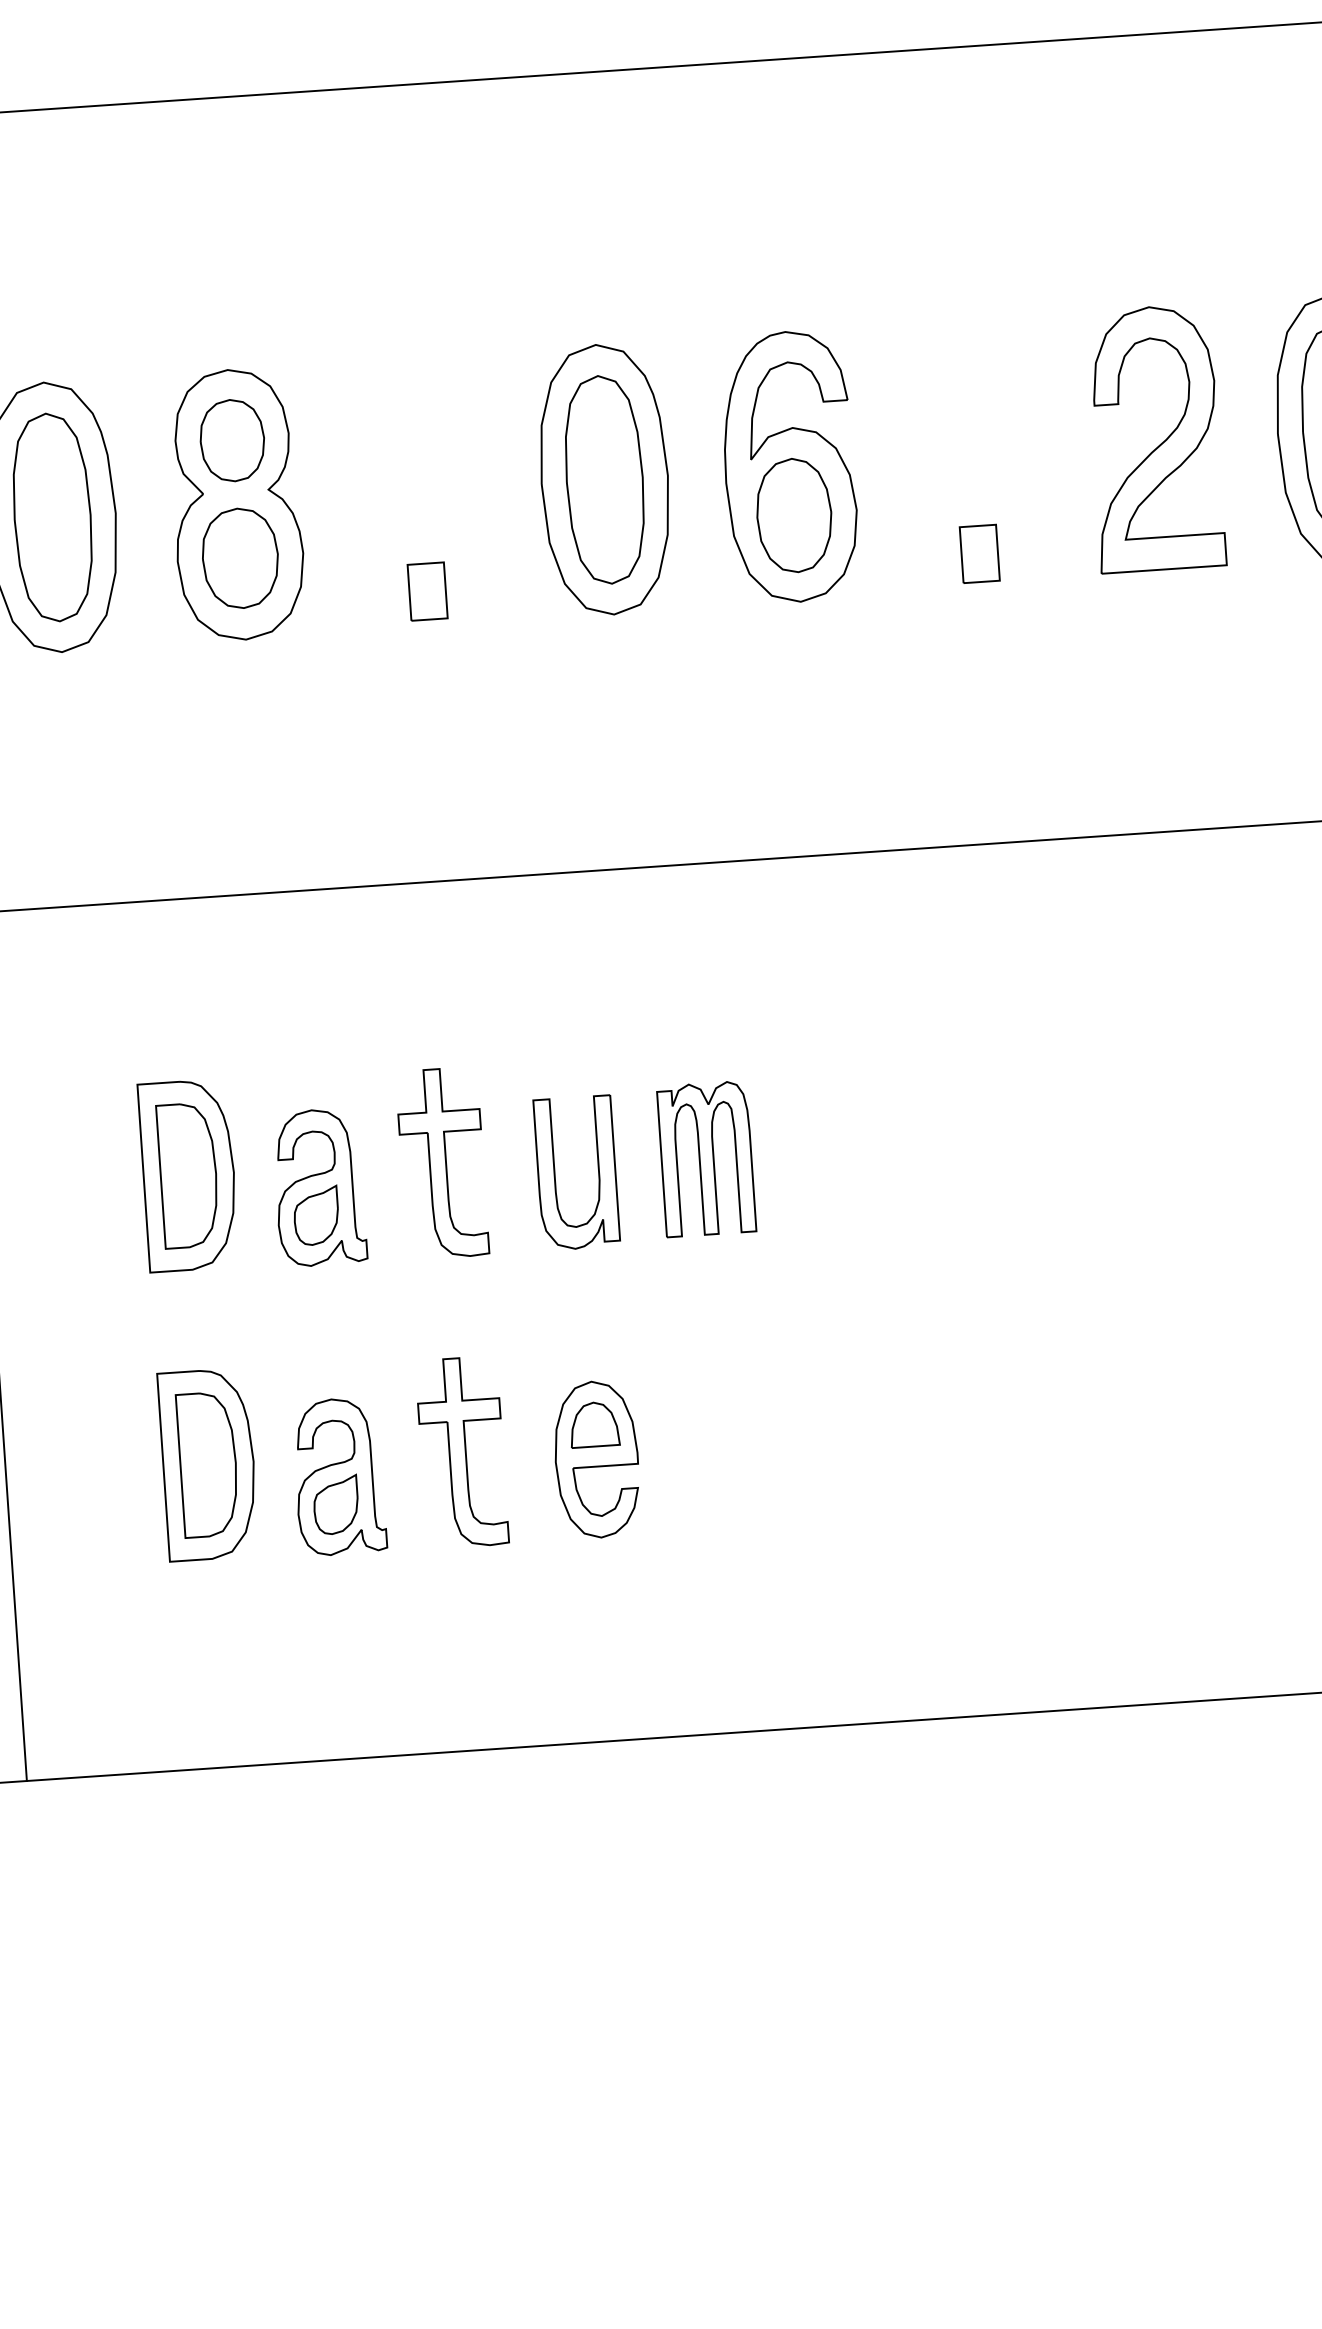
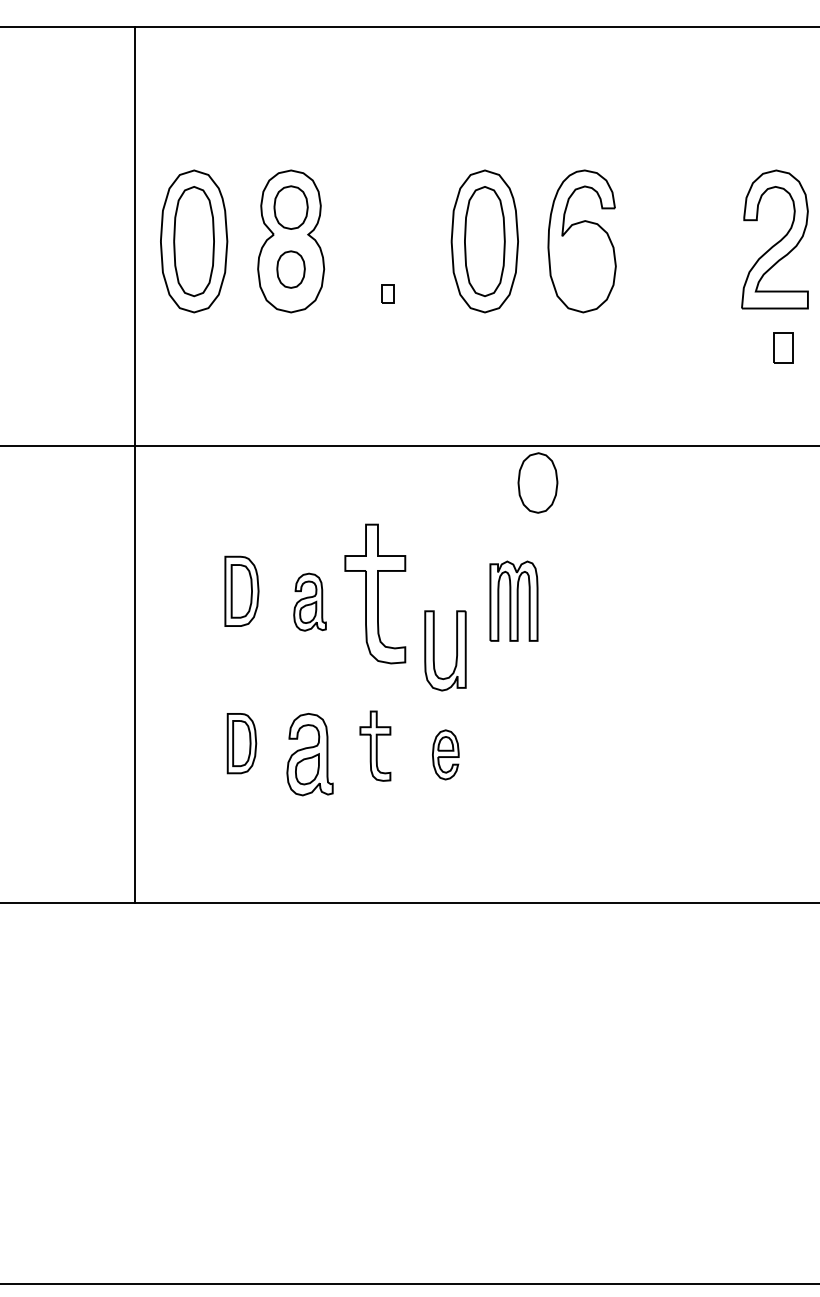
part: (793, 514) -> (537, 482), moved
part: (979, 553) -> (783, 347), moved
part: (239, 558) -> (290, 269), size x0.7
part: (426, 591) -> (387, 293), size x0.6
part: (442, 1162) -> (375, 593), size x1.4
part: (555, 1173) -> (434, 650), moved
part: (187, 1175) -> (241, 591), size x0.7
part: (318, 1186) -> (309, 601), size x0.7
part: (462, 1450) -> (375, 745), size x0.7
part: (596, 1458) -> (445, 754), size x0.6
part: (207, 1464) -> (241, 743), size x0.6

